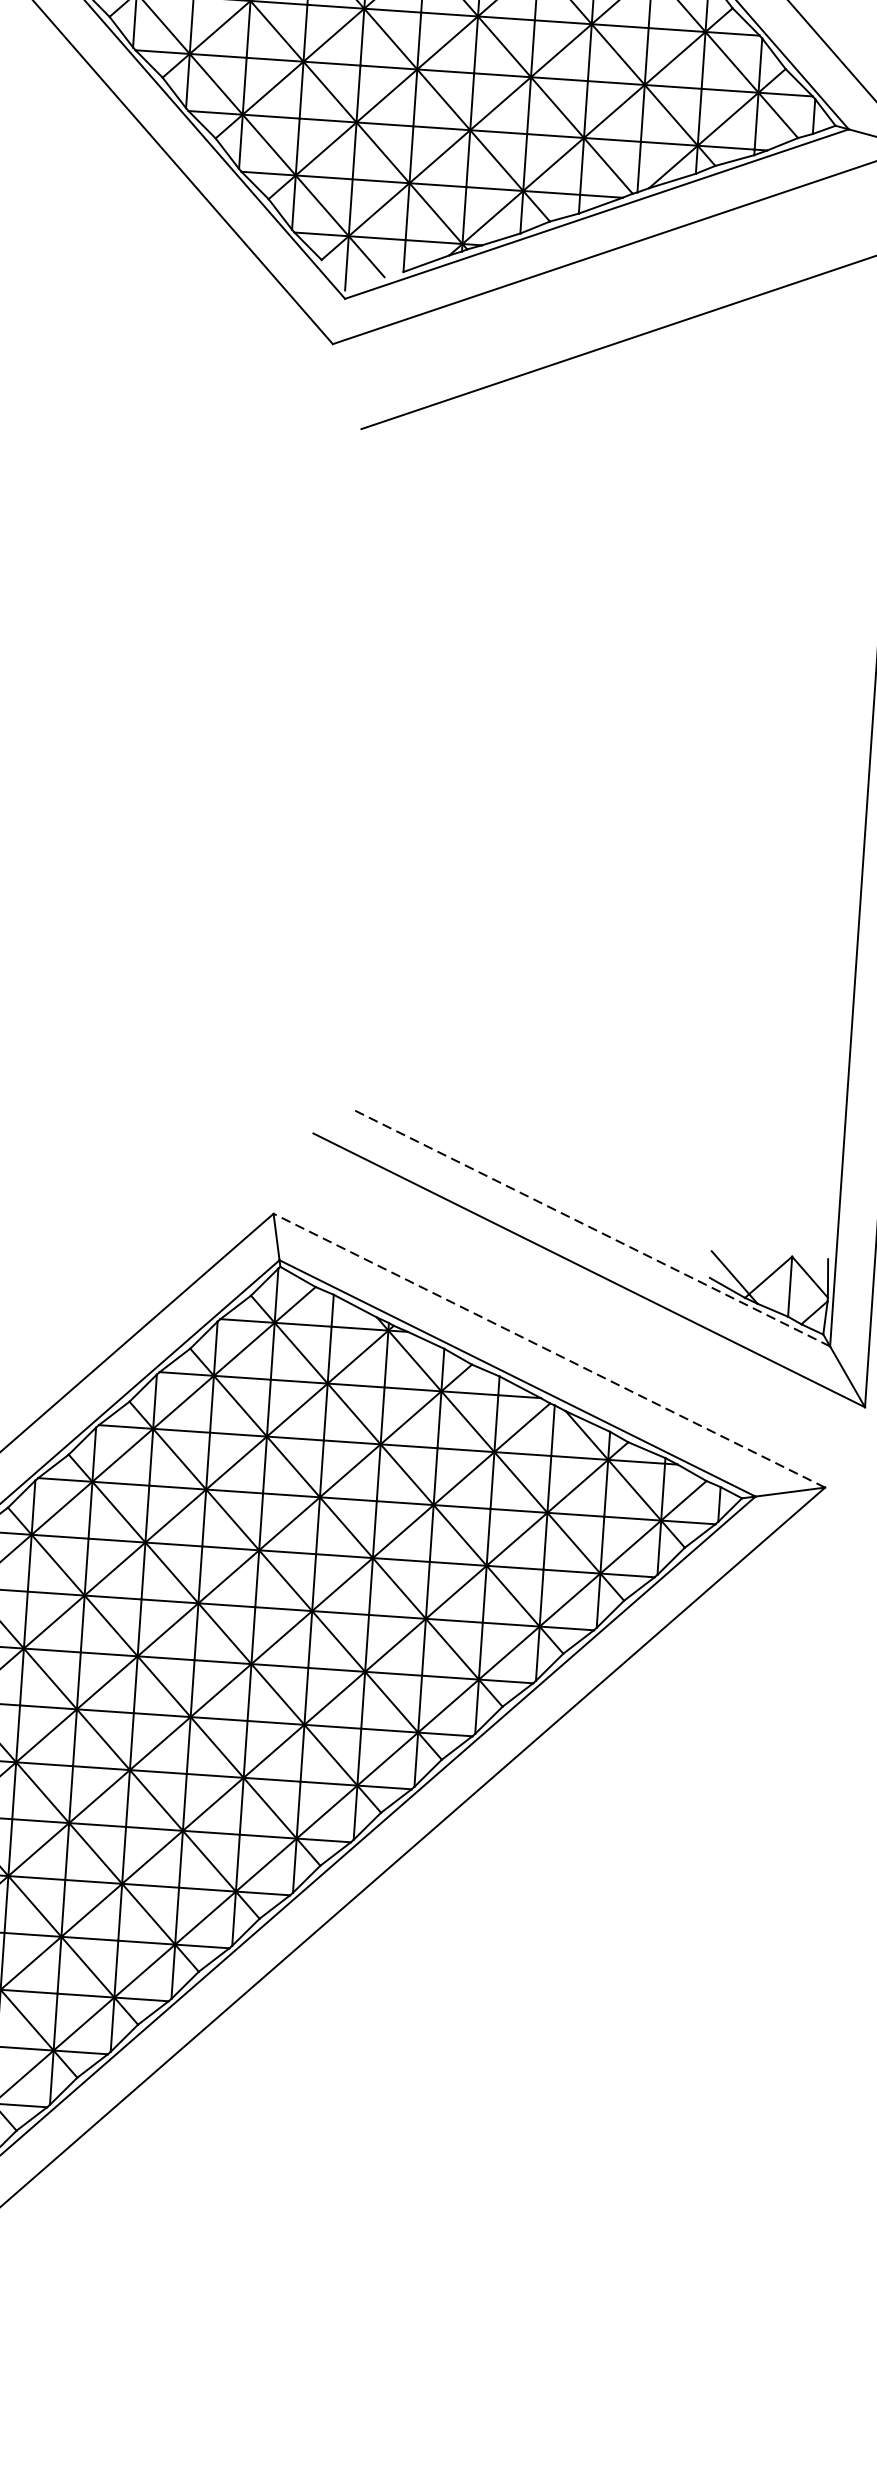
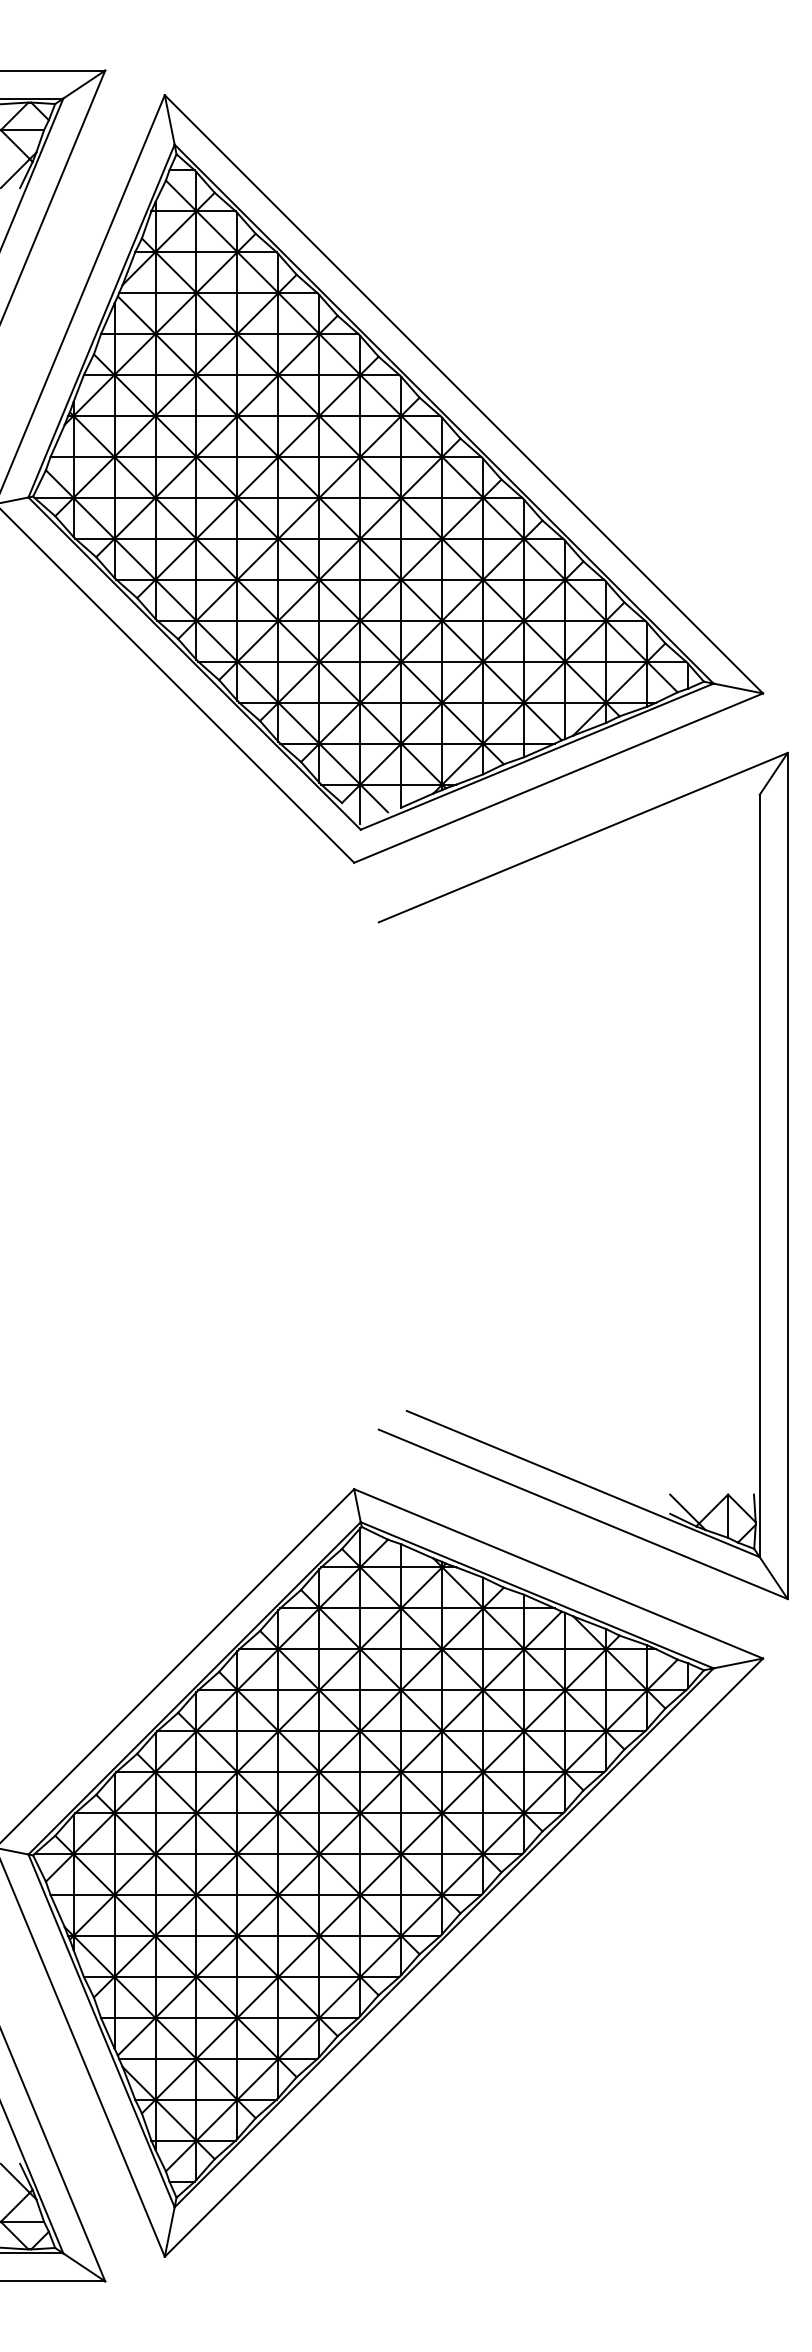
line: (592, 1228) -> (583, 1484), dashed -> solid
line: (549, 1350) -> (558, 1573), dashed -> solid

